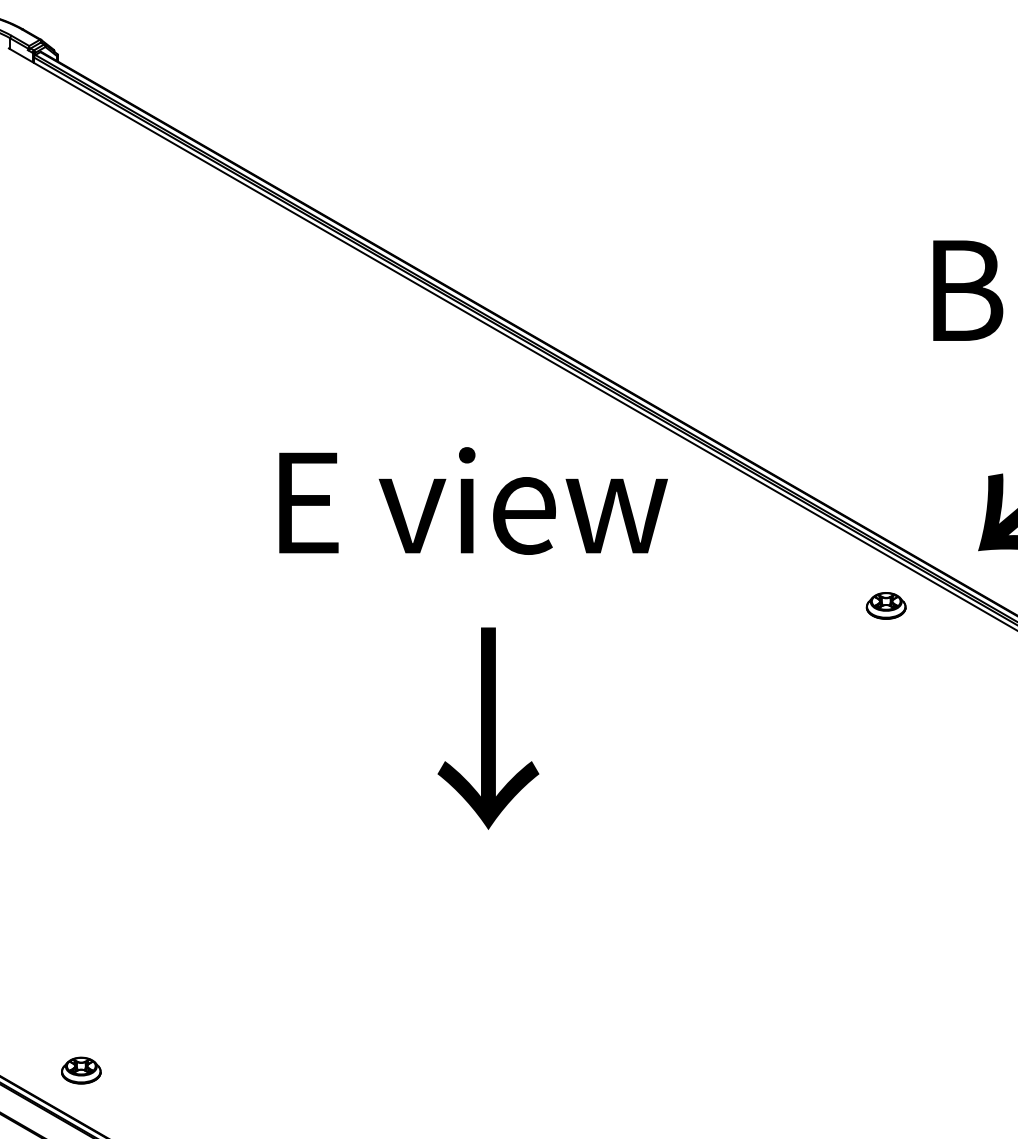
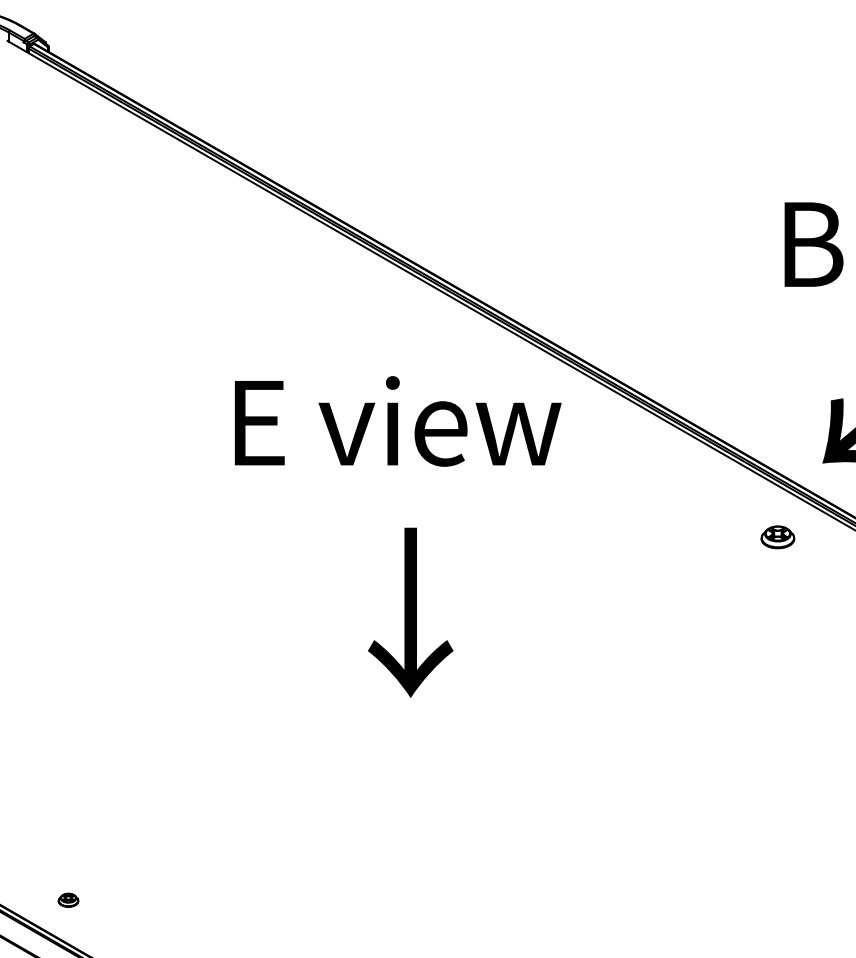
part: (885, 605) -> (777, 537), moved
part: (81, 1070) -> (68, 900), size x0.6

